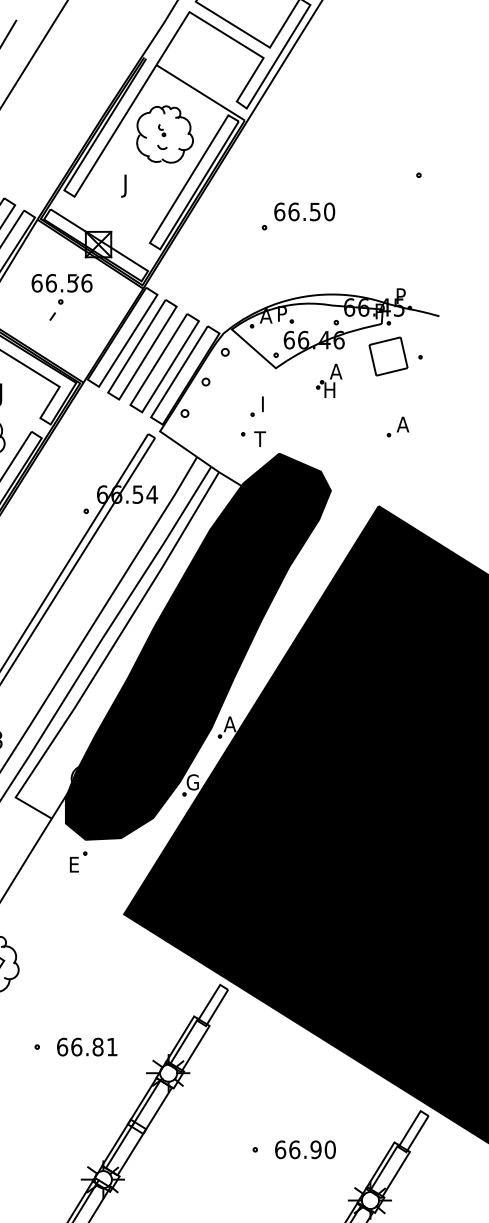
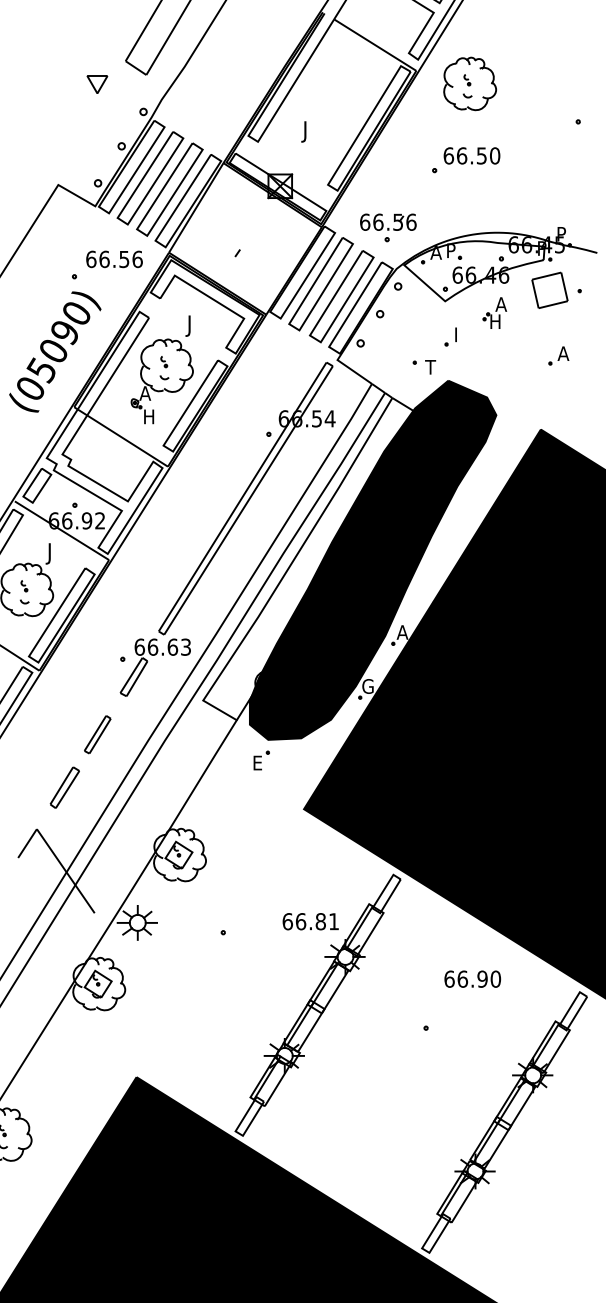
part: (164, 134) -> (469, 83), moved
part: (62, 288) -> (388, 227), moved
part: (256, 406) -> (450, 336), moved
text: (86, 1046) -> (310, 921), moved
text: (305, 1149) -> (472, 978), moved

